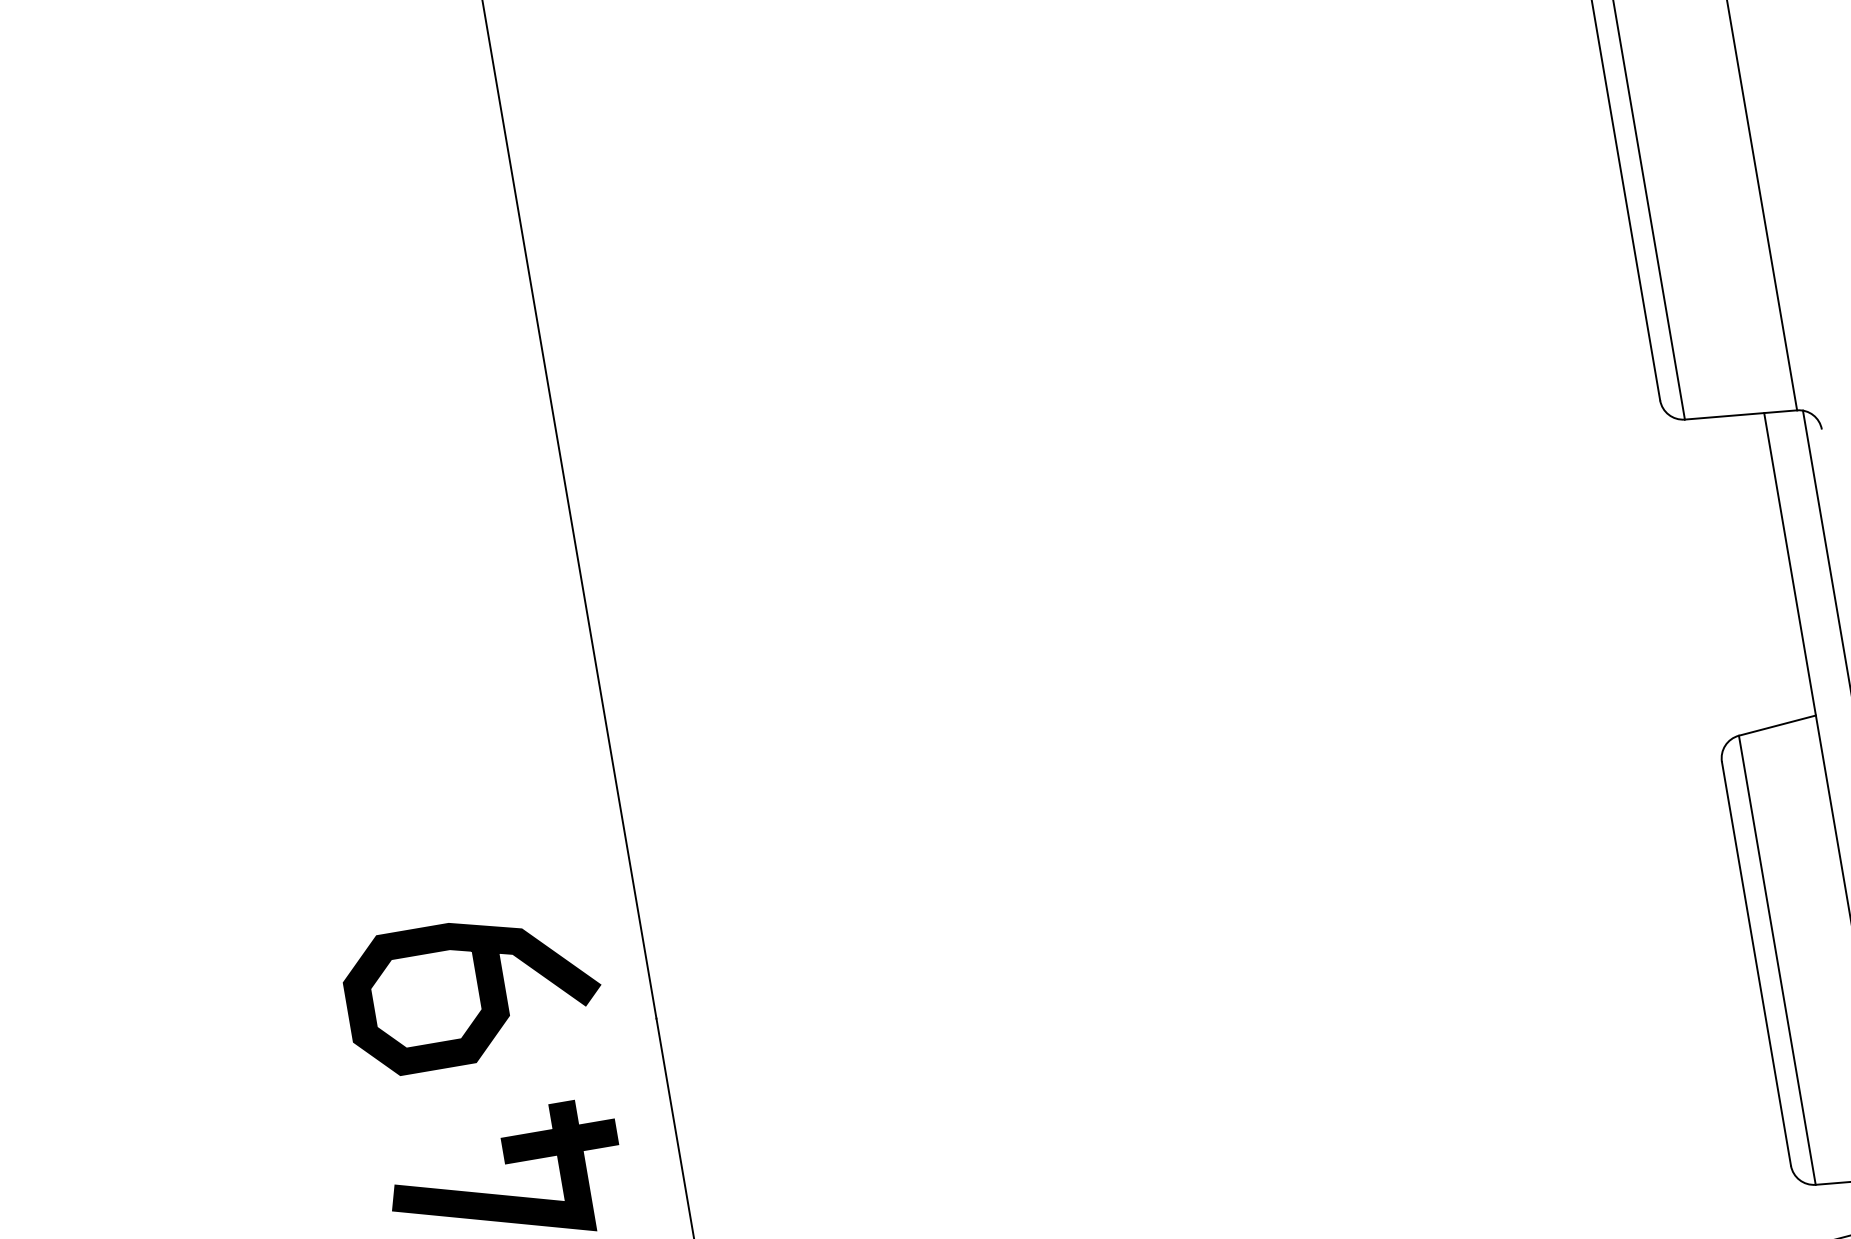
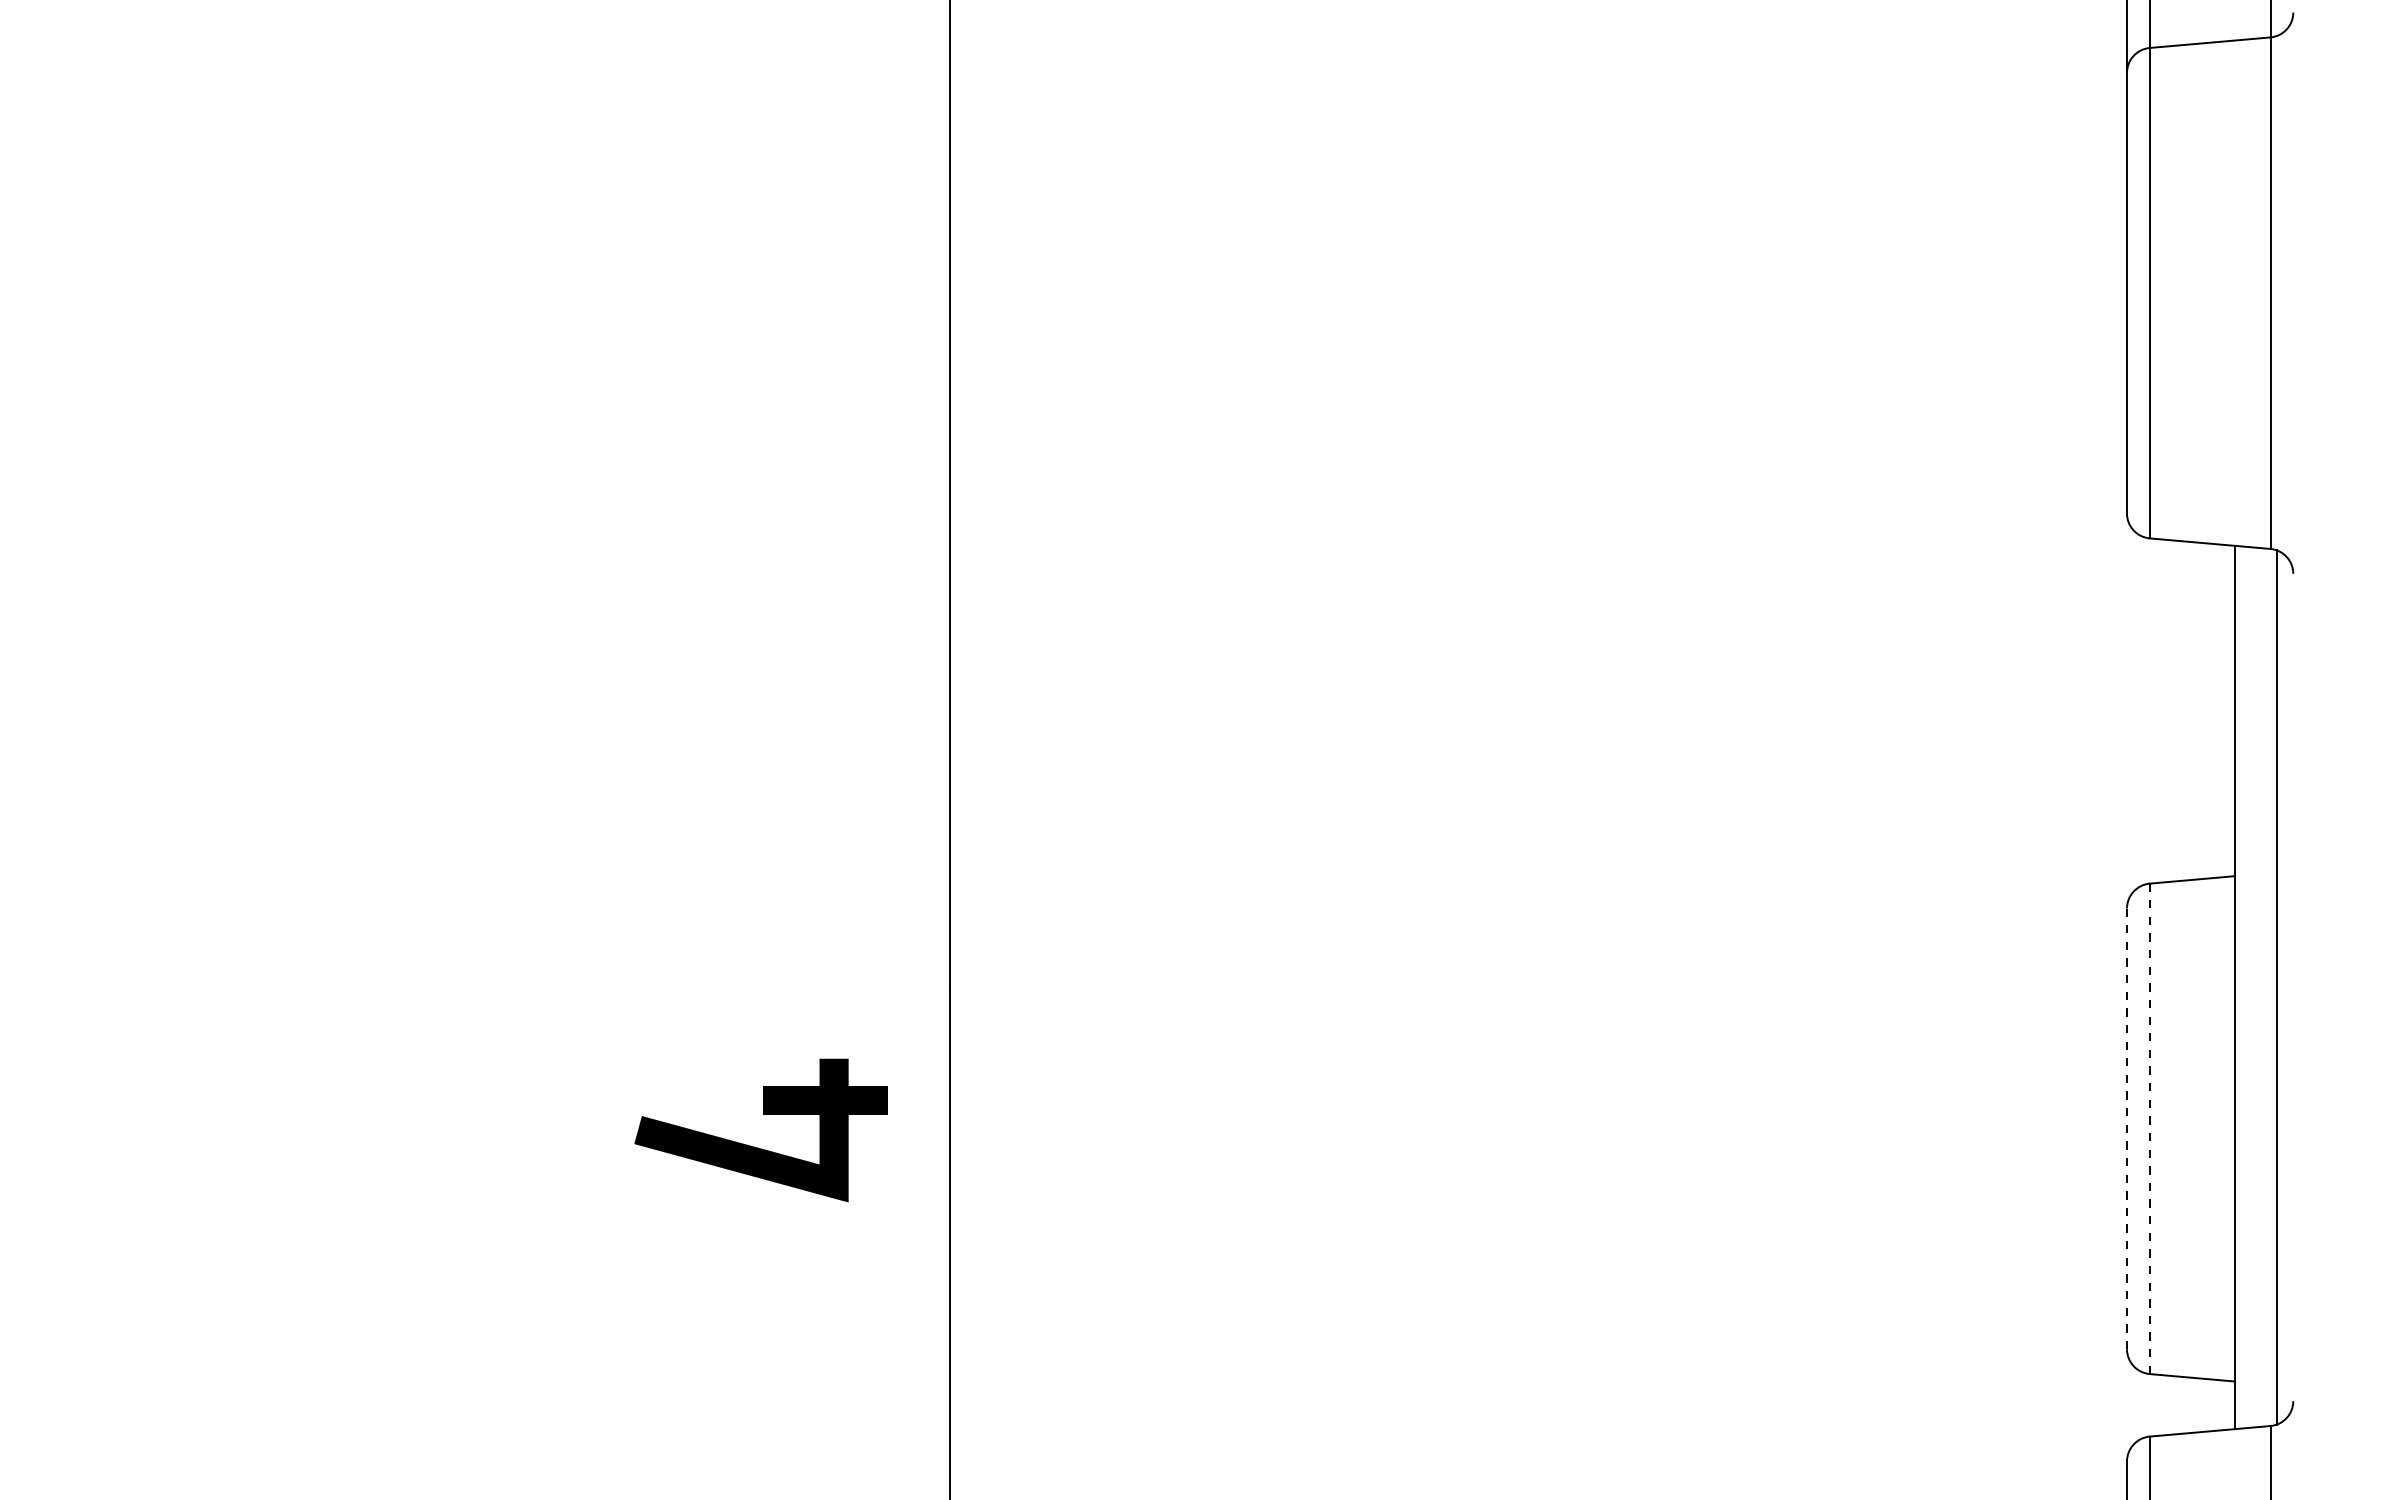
line: (1777, 959) -> (2149, 1128), solid -> dashed
line: (1756, 963) -> (2127, 1128), solid -> dashed
curve: (478, 989) -> (766, 924), removed

